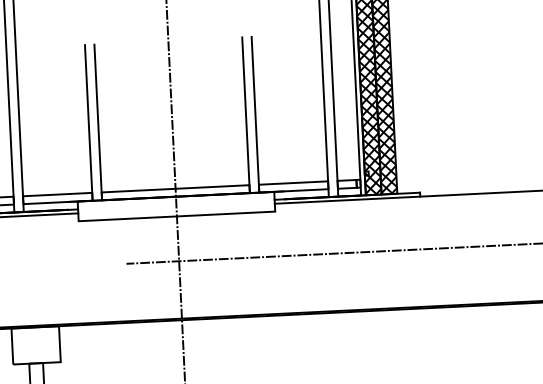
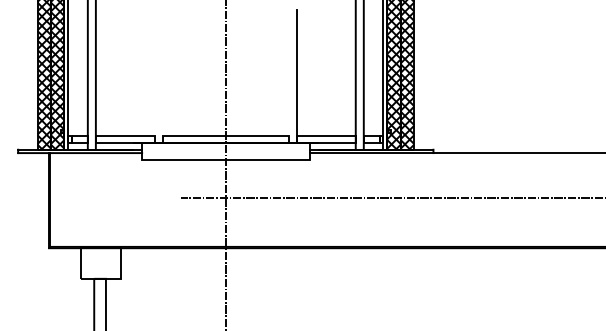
line: (245, 115) -> (288, 76), removed
line: (88, 122) -> (154, 76), removed
line: (97, 122) -> (162, 76), removed

